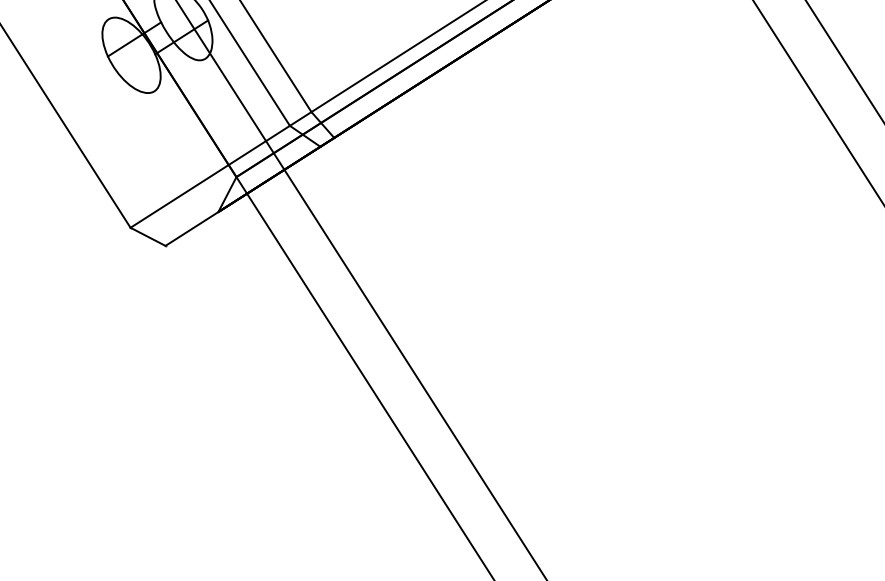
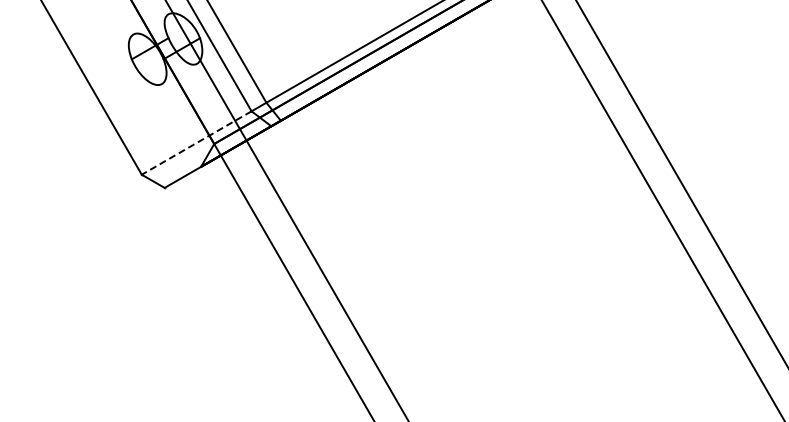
line: (209, 177) -> (196, 143), solid -> dashed

